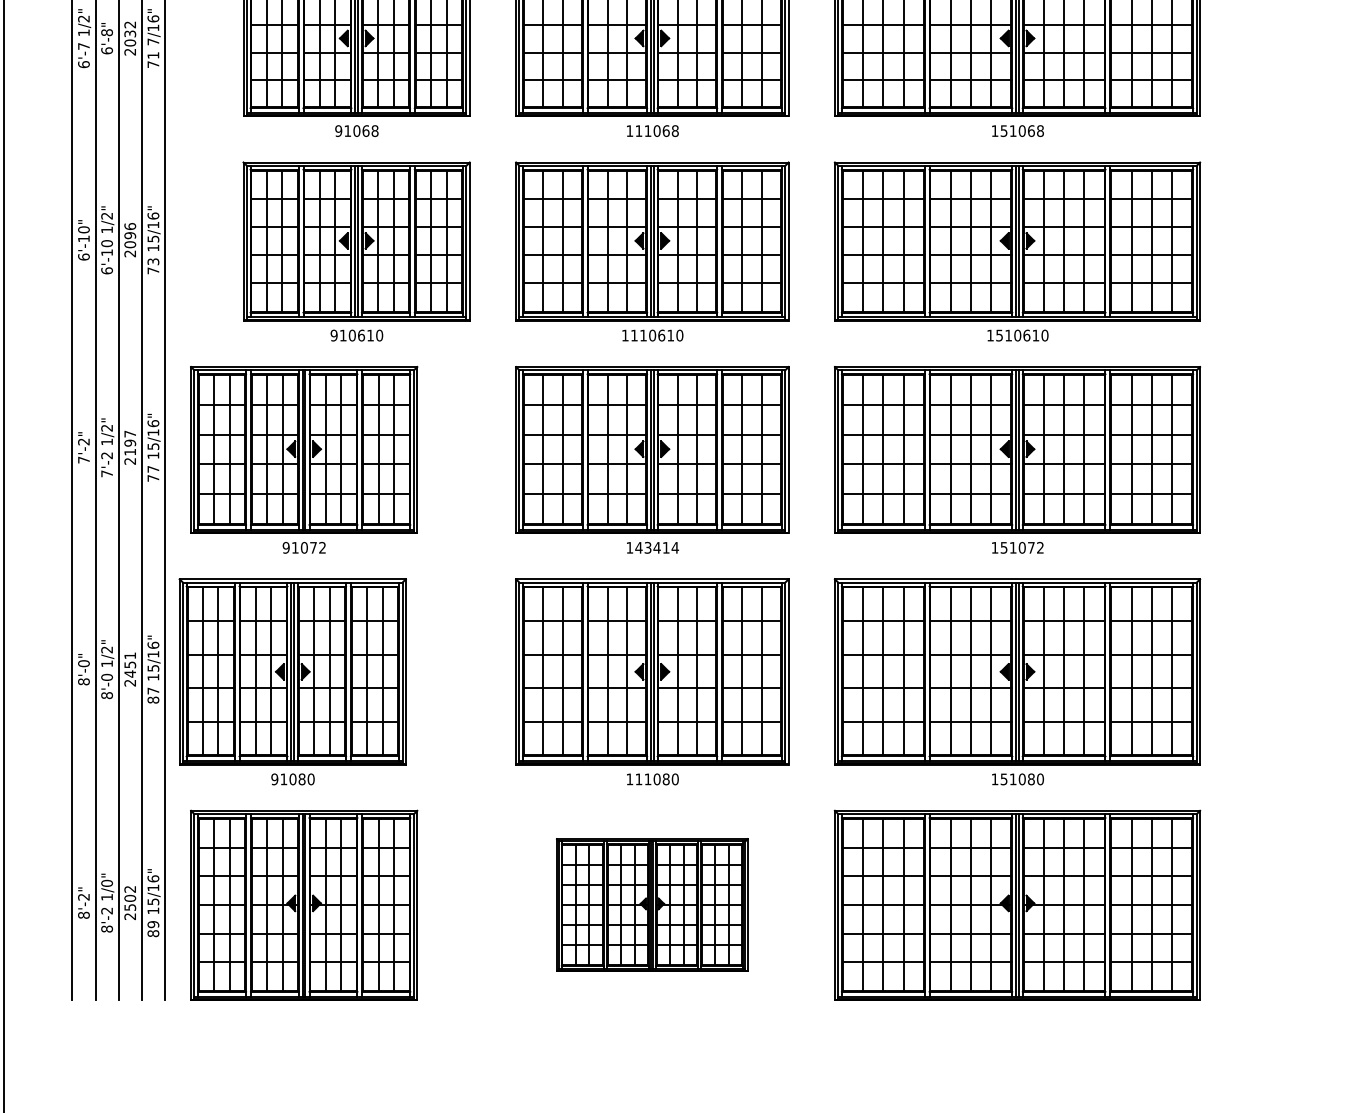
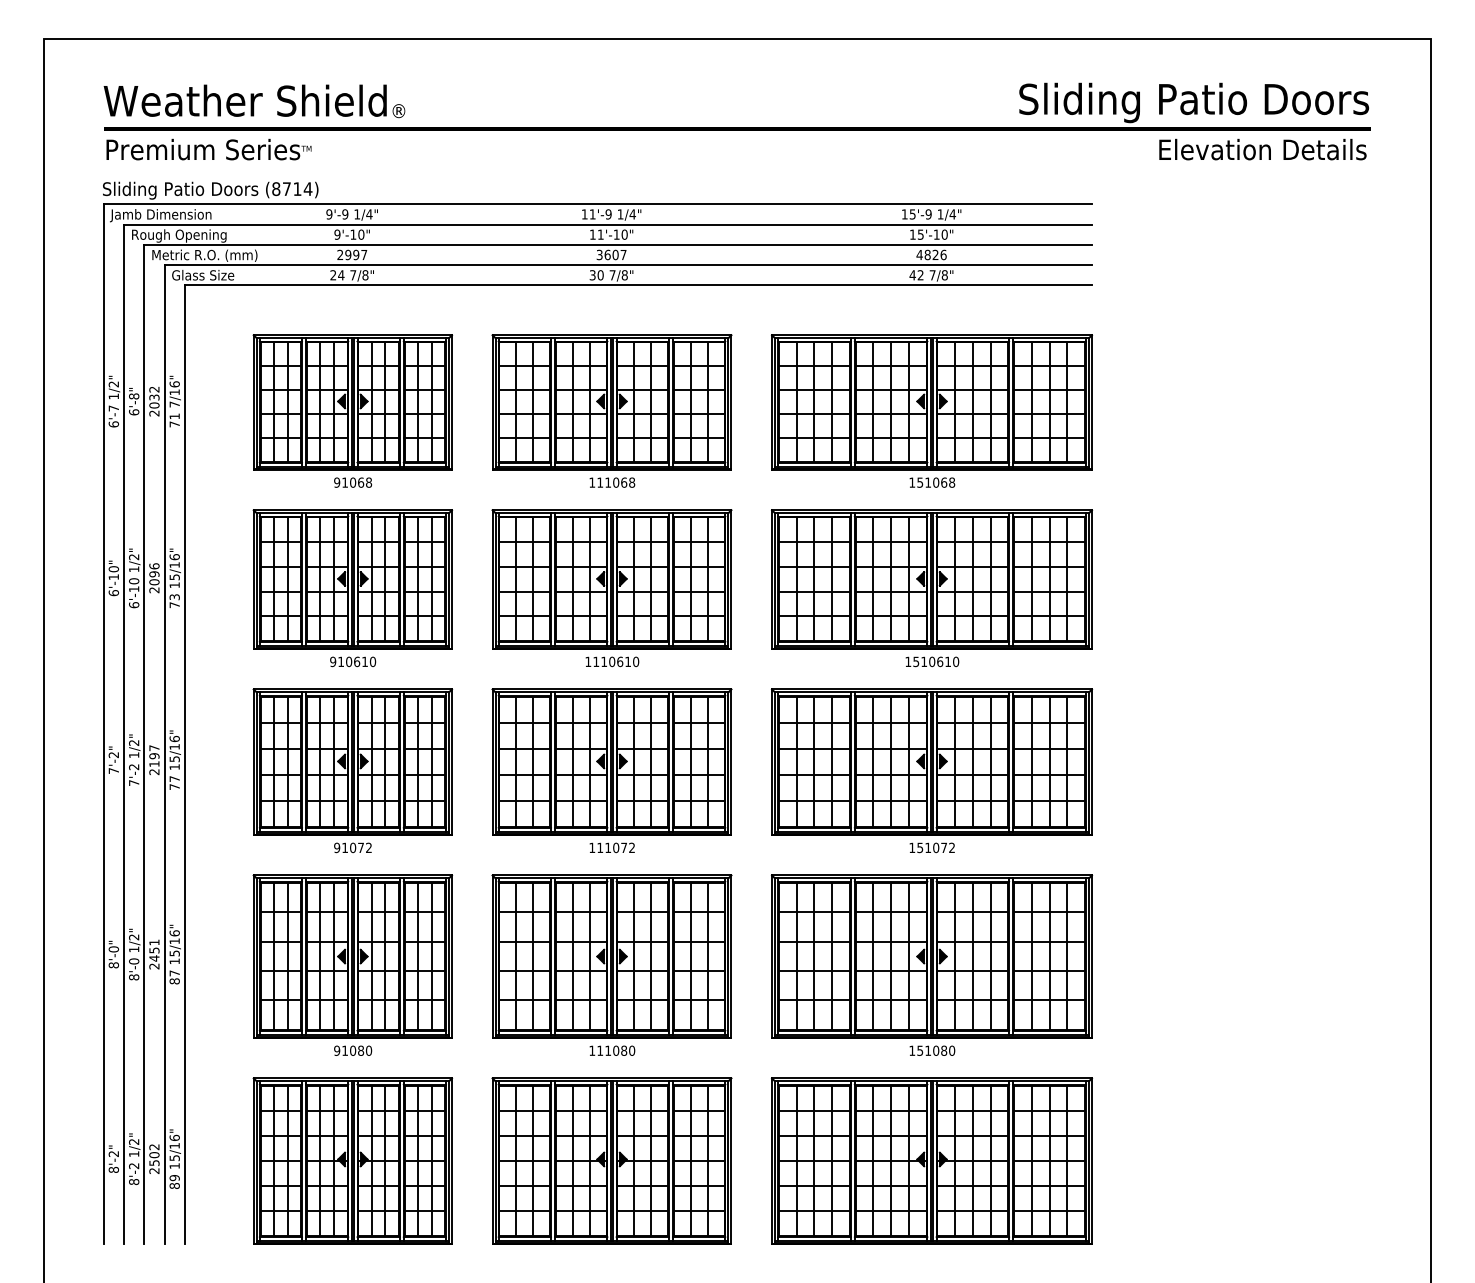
part: (303, 459) -> (352, 770), moved
text: (657, 547) -> (616, 847), 143414 -> 111072
part: (292, 680) -> (352, 964), moved
text: (107, 882) -> (134, 1141), 1/0" -> 1/2"
part: (303, 904) -> (352, 1160), moved
part: (651, 904) -> (611, 1160), size x1.43

